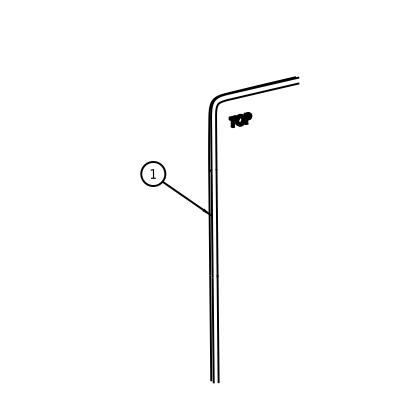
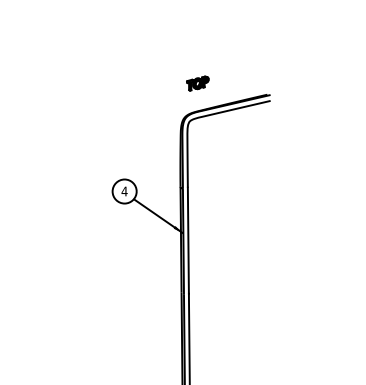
part: (240, 119) -> (197, 83), moved
text: (153, 173) -> (124, 191), 1 -> 4

